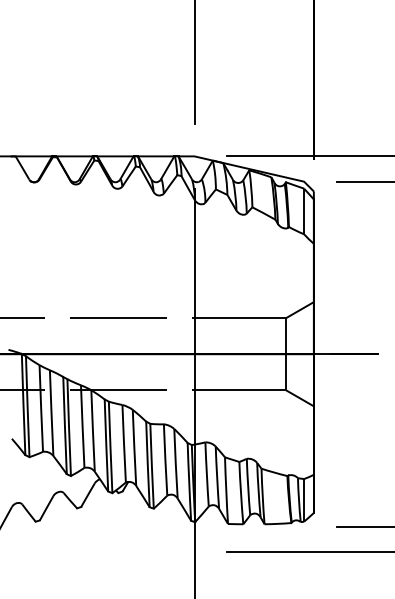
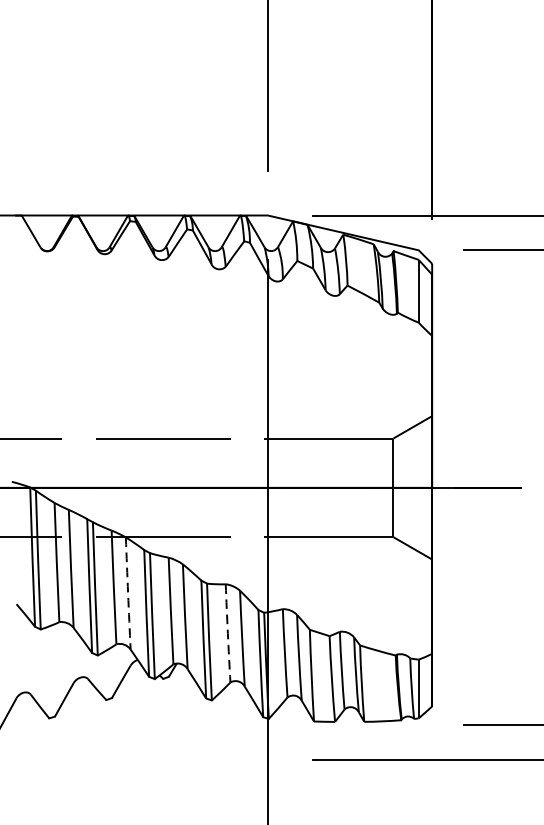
arc: (92, 430) -> (127, 592), solid -> dashed
arc: (165, 459) -> (227, 632), solid -> dashed

